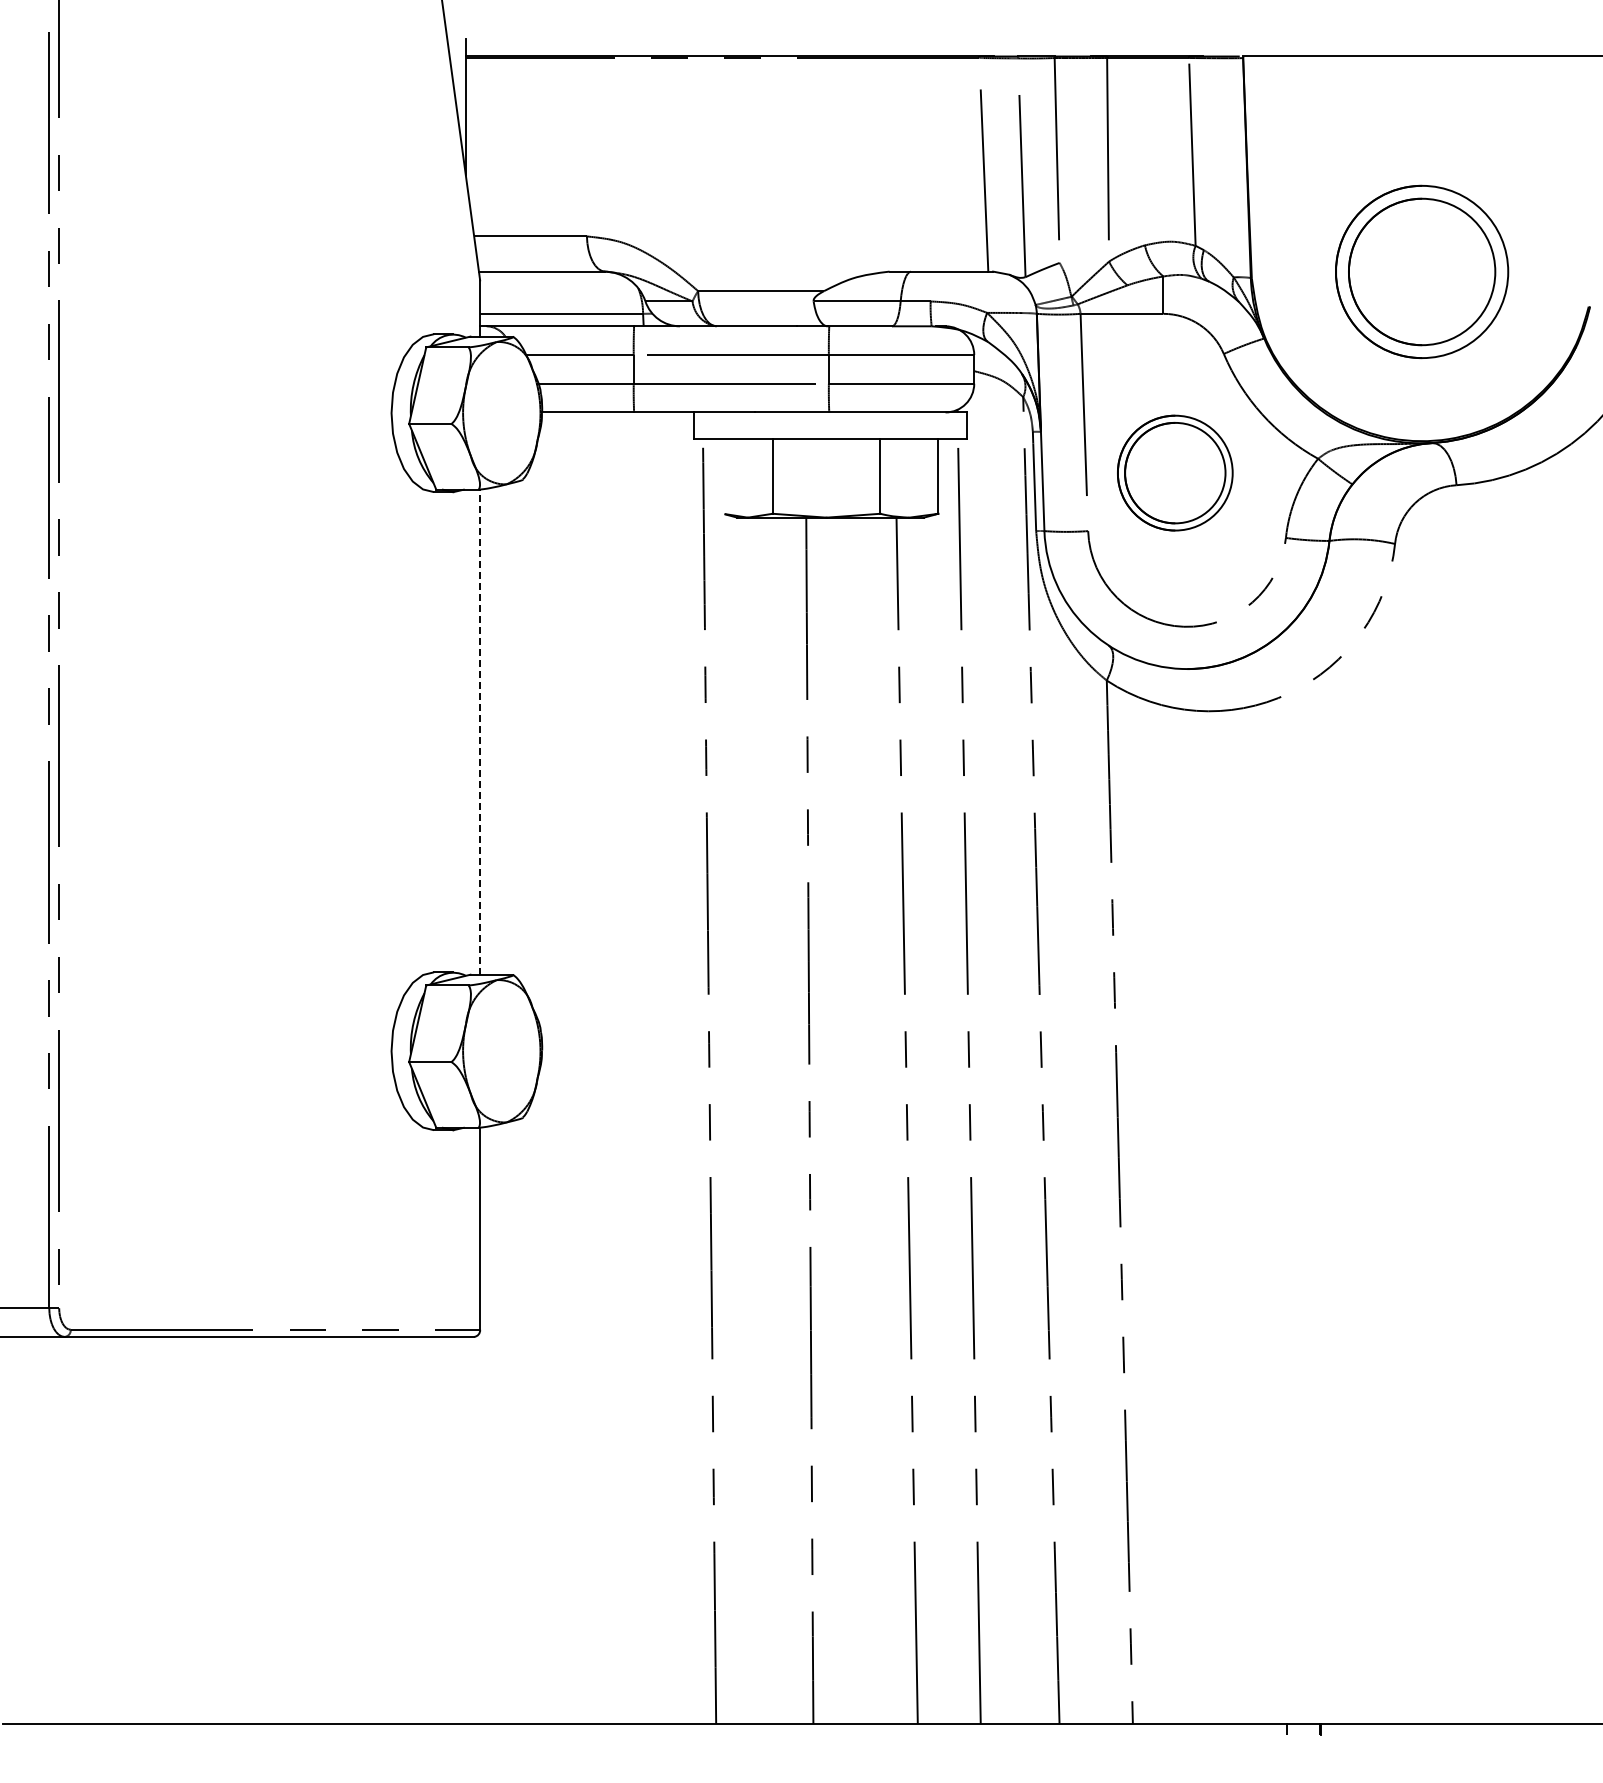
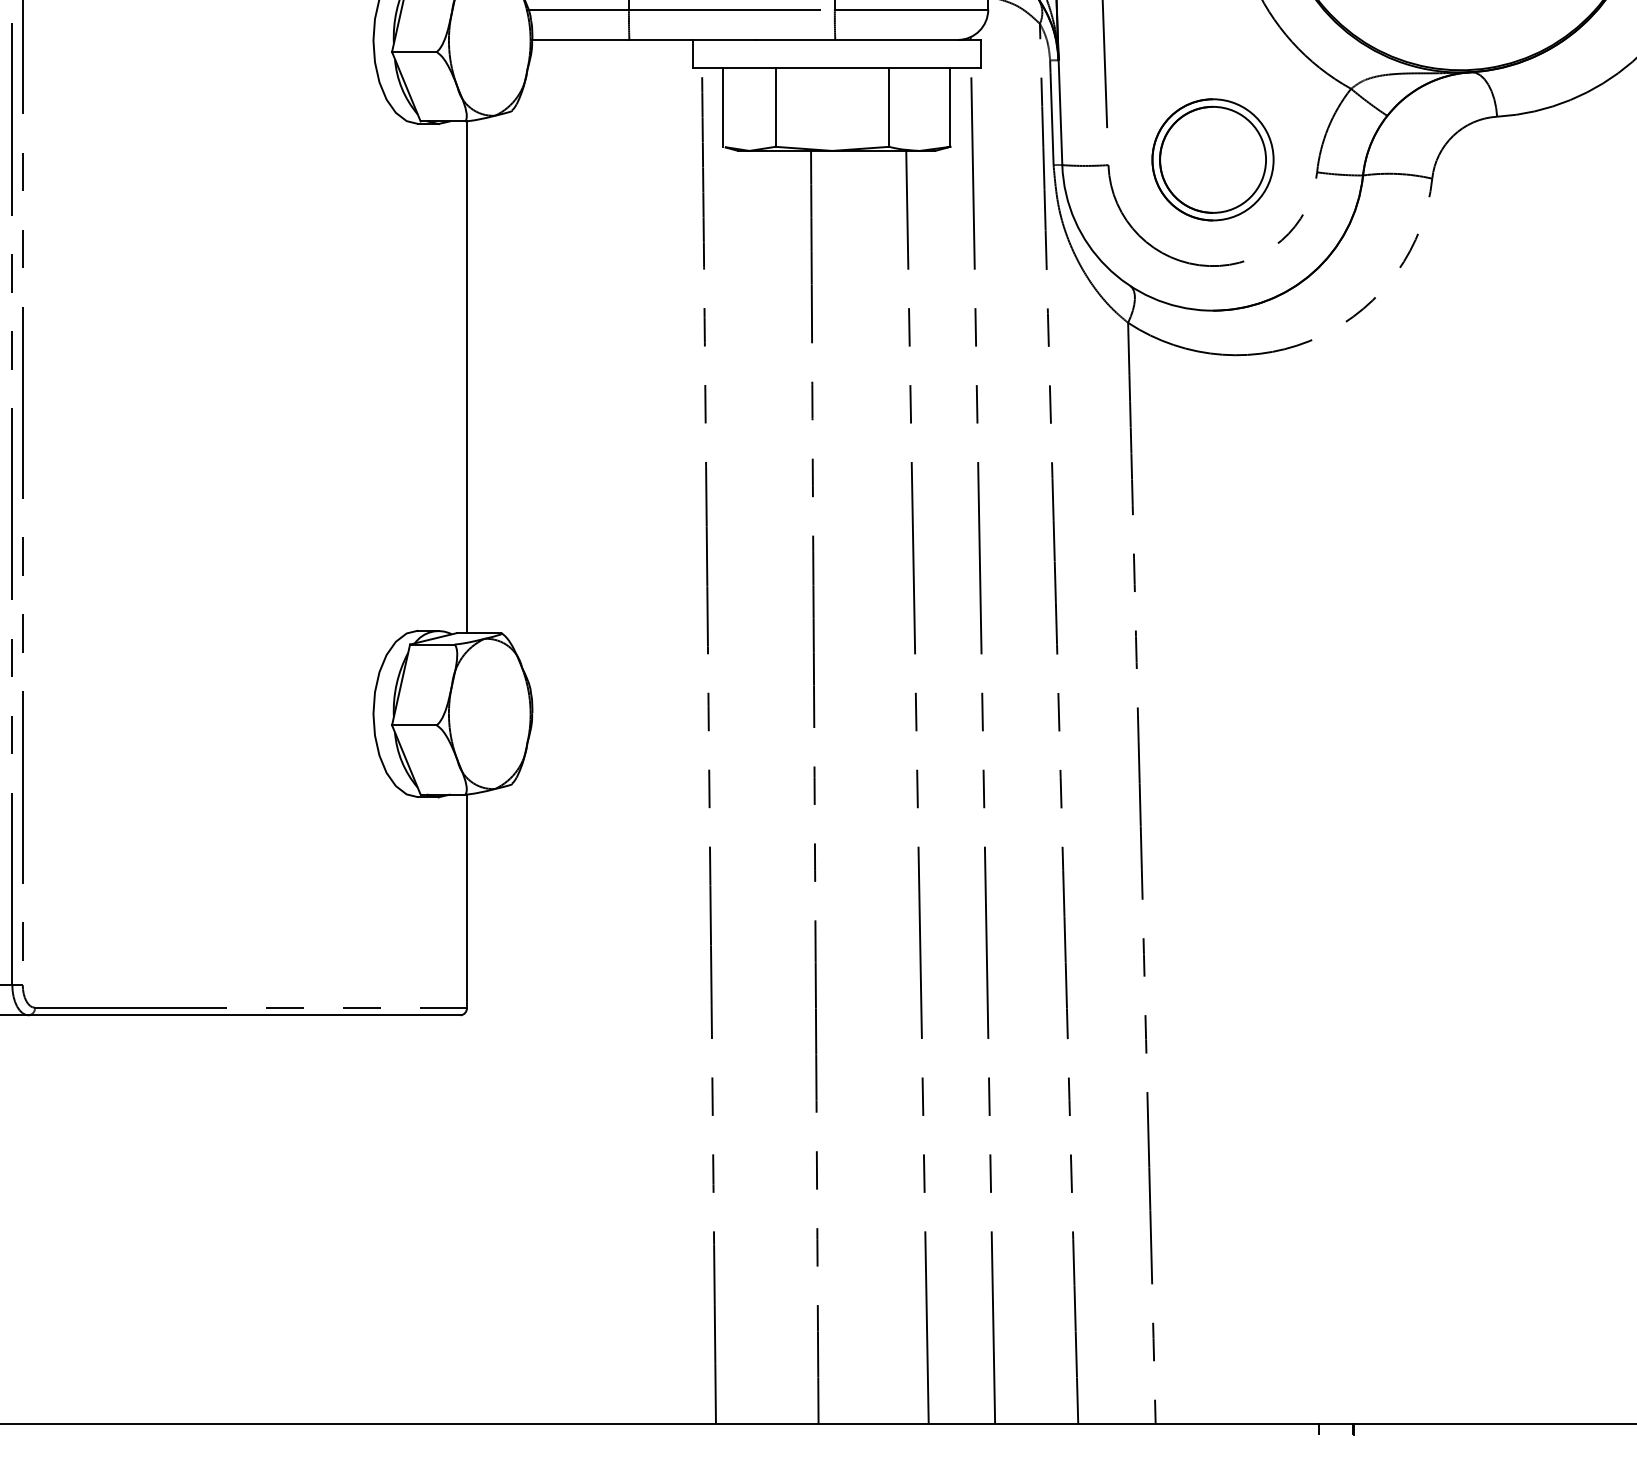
part: (1175, 472) -> (1213, 159), moved
line: (723, 475) -> (723, 106), added
line: (480, 732) -> (467, 377), dashed -> solid

